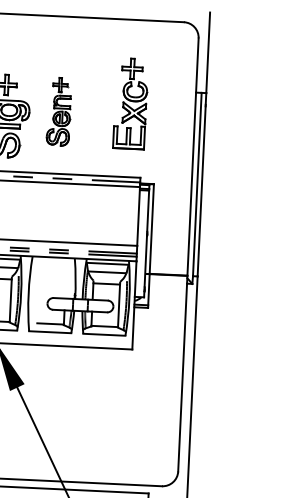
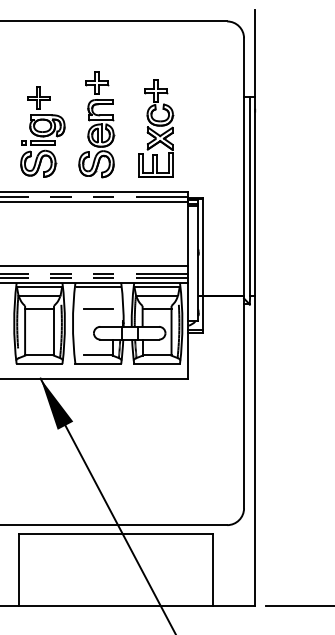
part: (131, 103) -> (156, 128), moved
part: (58, 111) -> (96, 124), size x1.43
line: (52, 261) -> (97, 287), added
line: (51, 281) -> (97, 308), added

